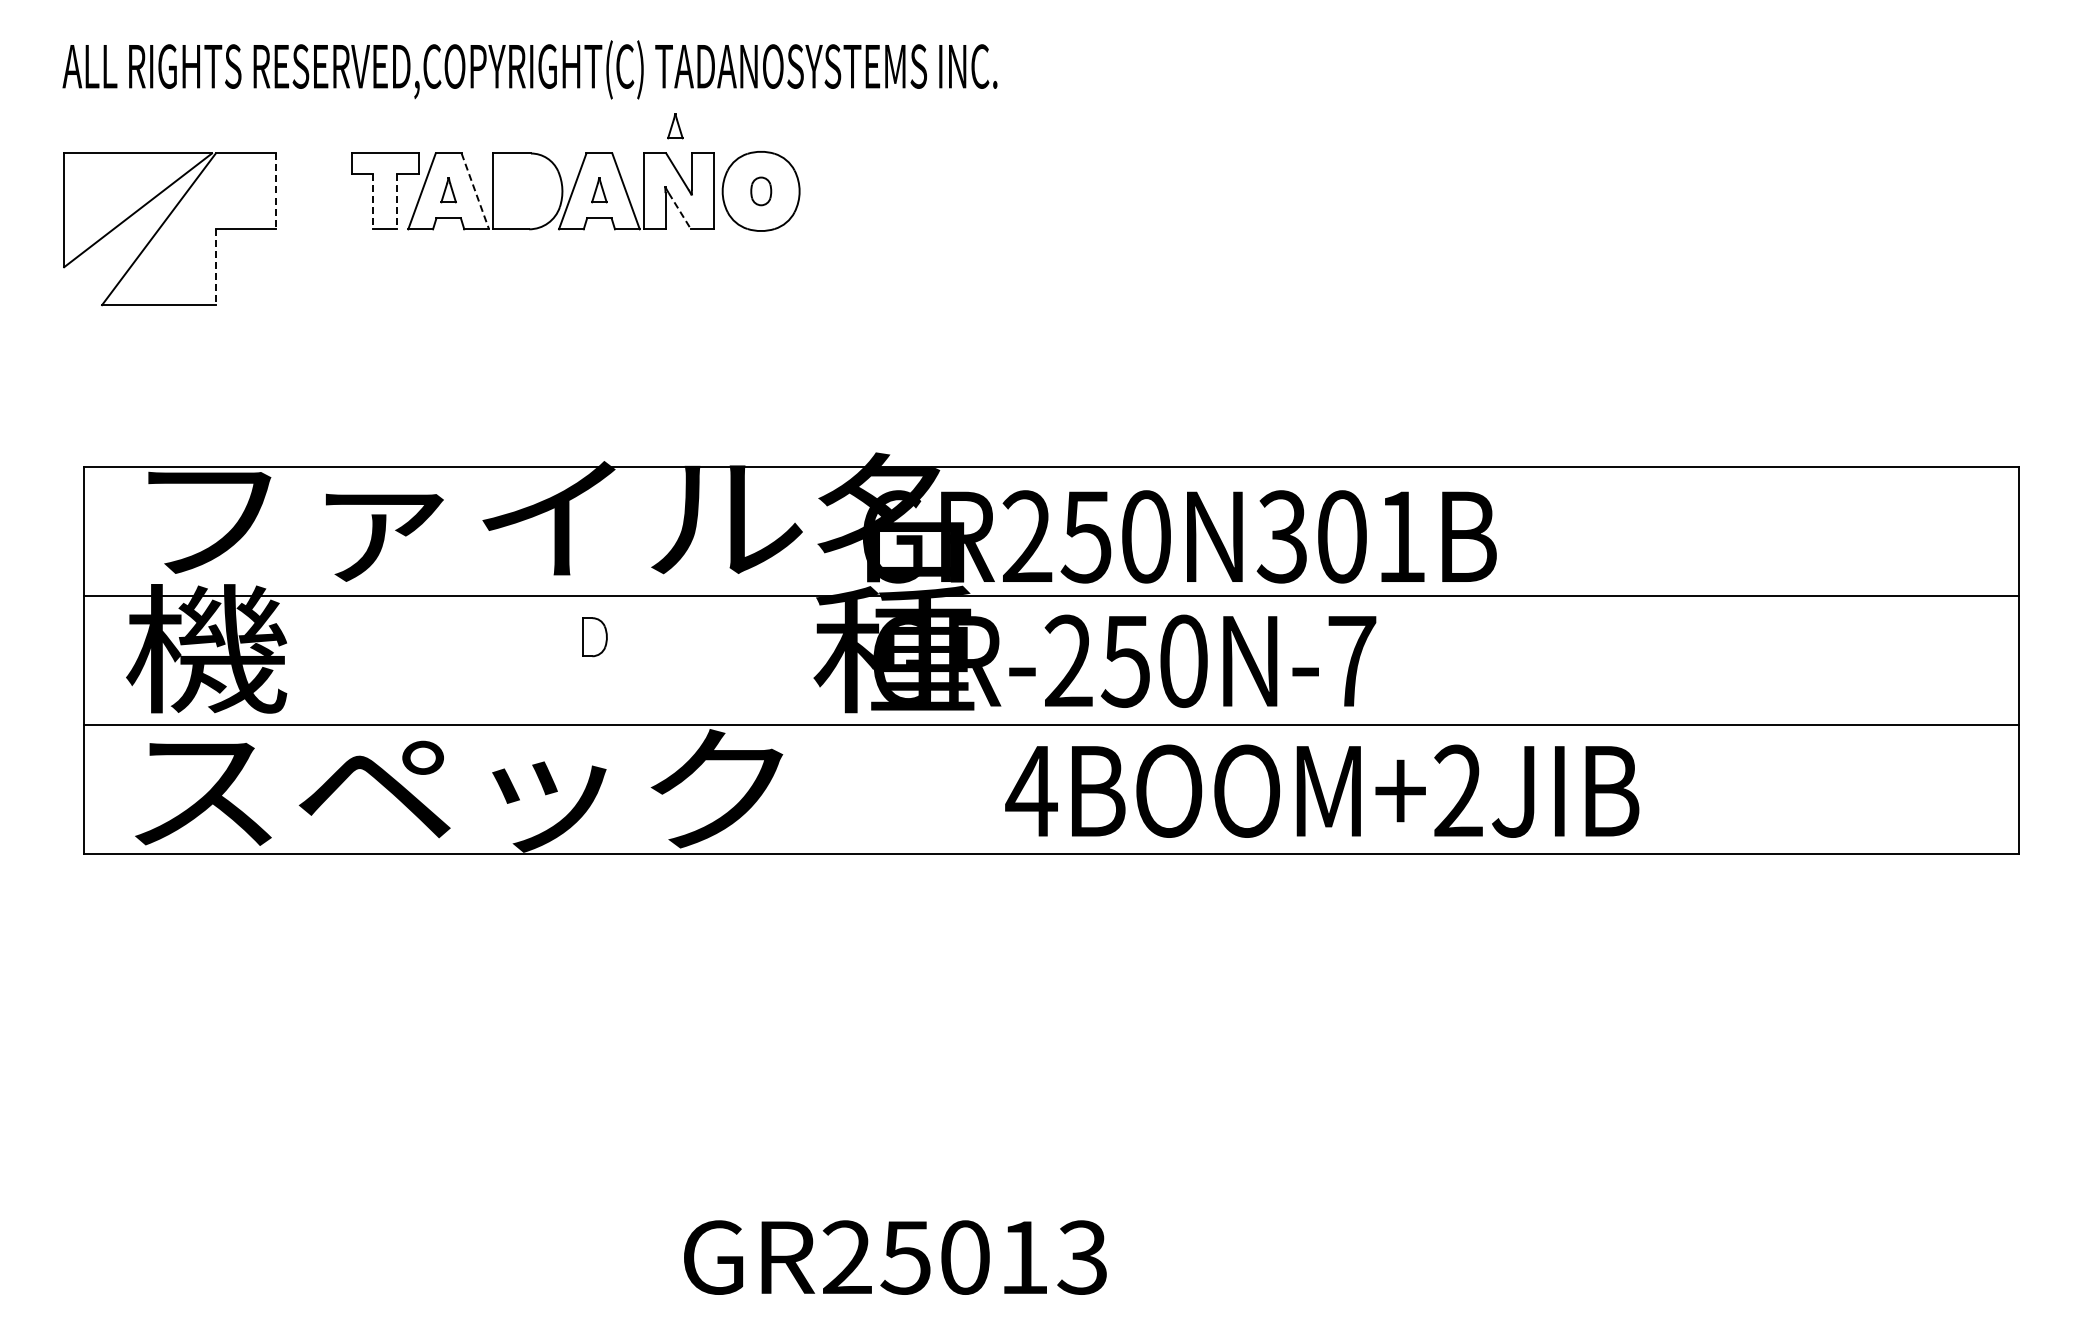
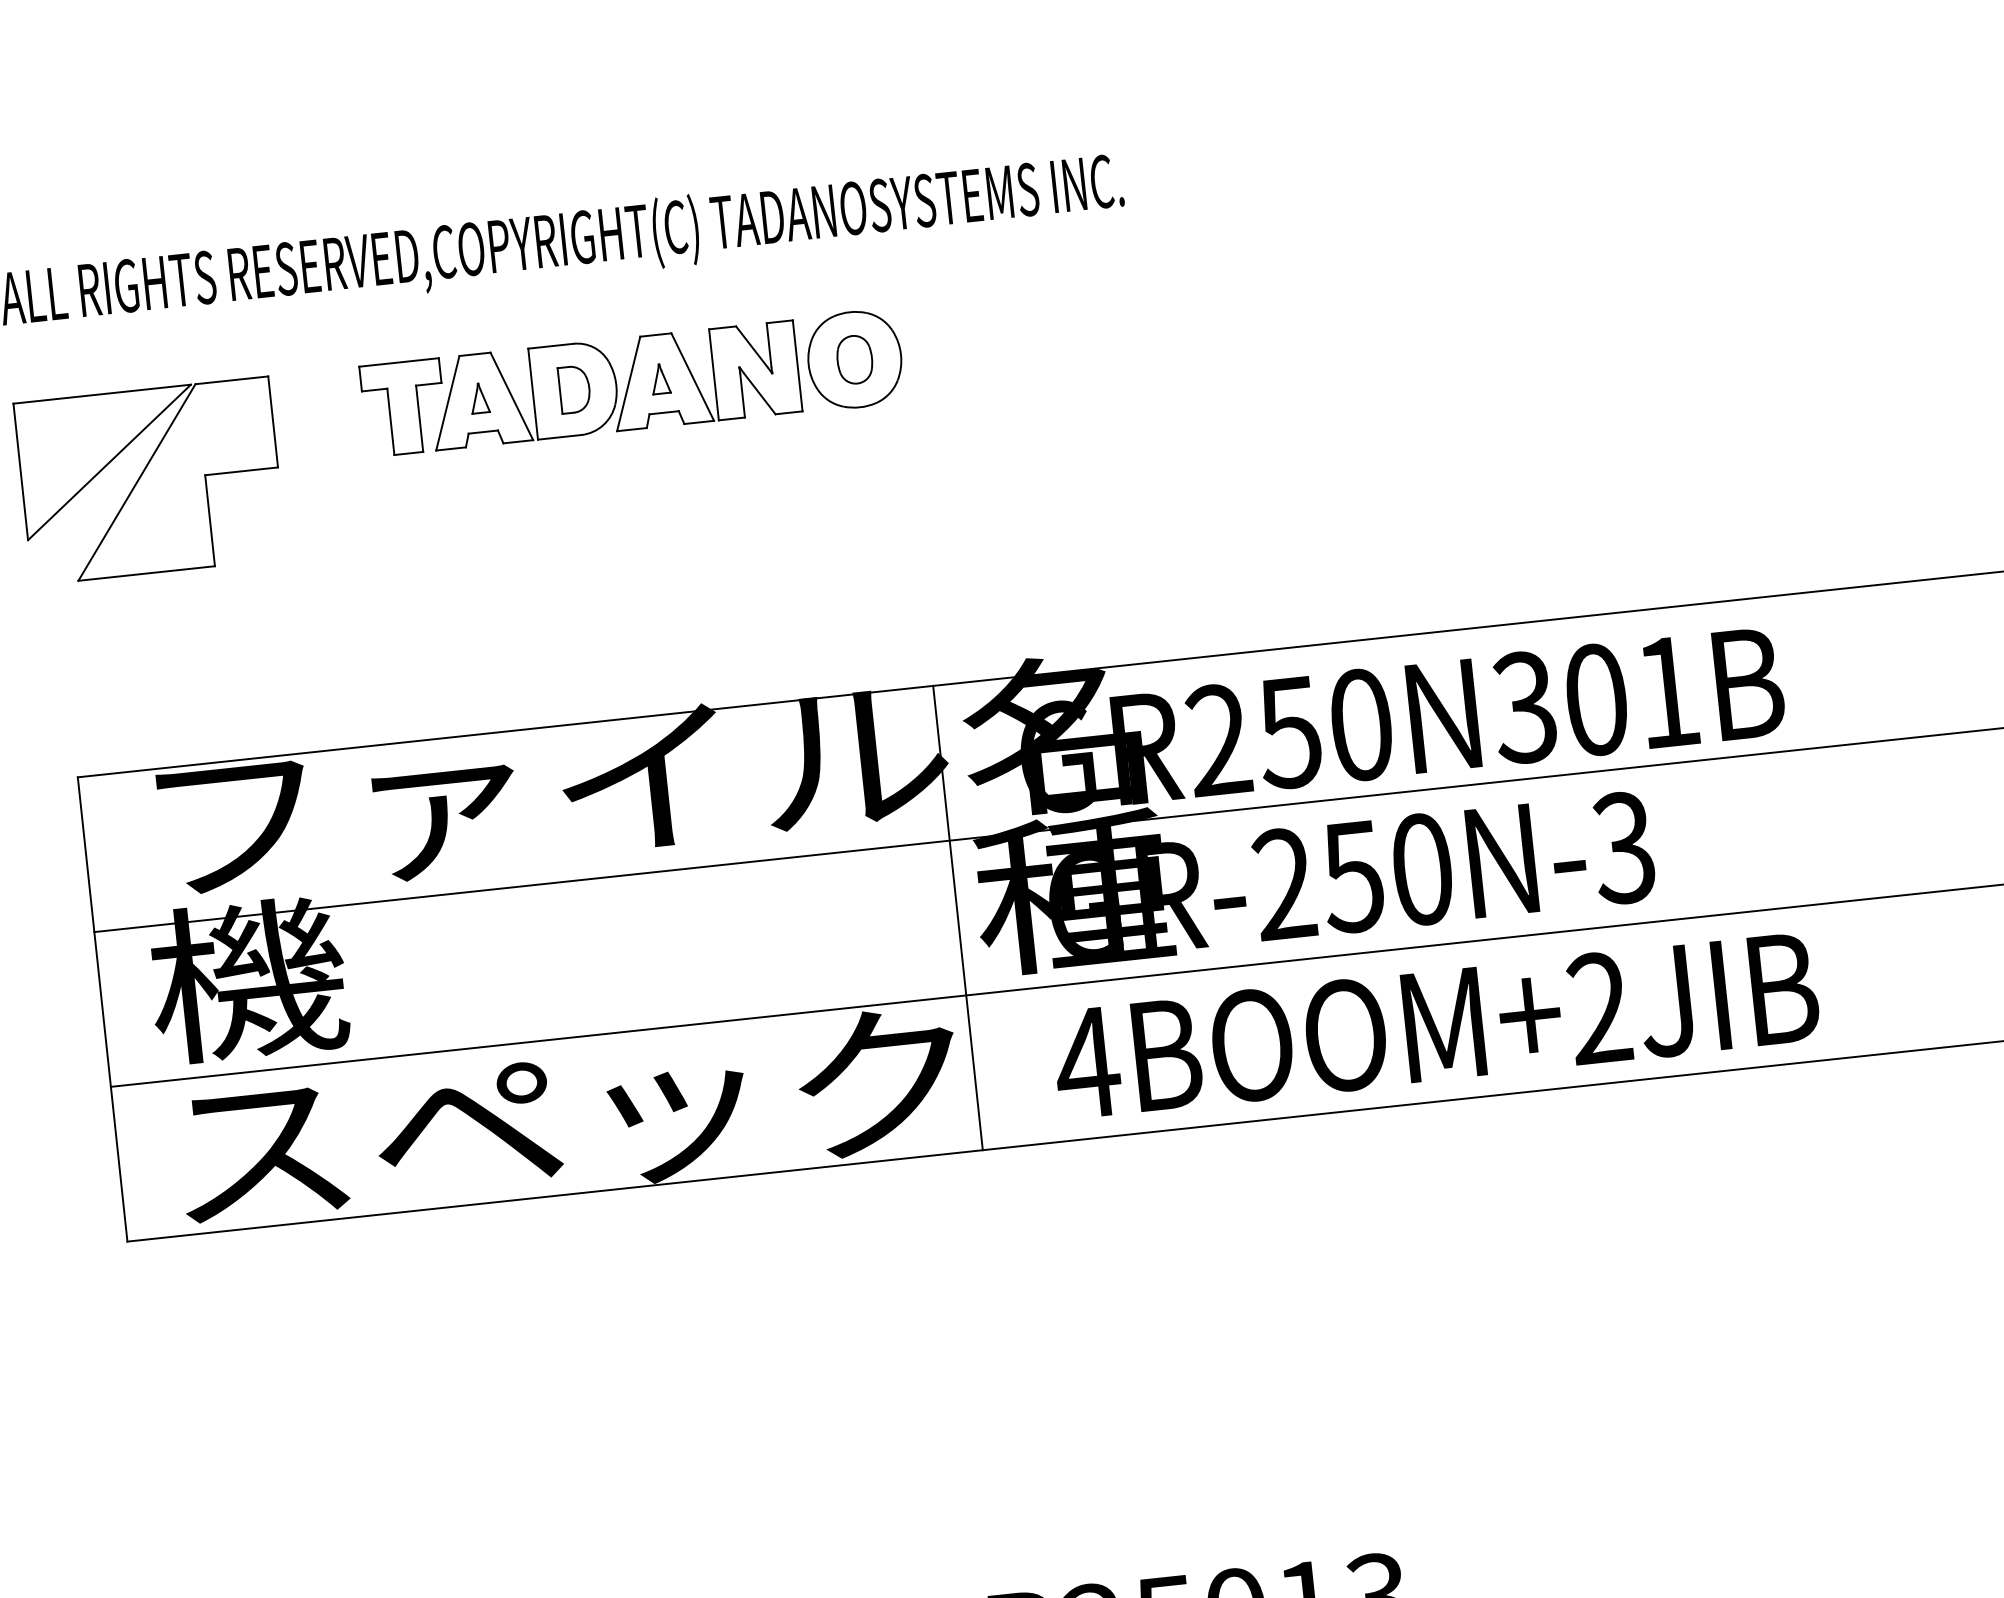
part: (675, 126) -> (743, 292), removed
line: (276, 191) -> (273, 422), dashed -> solid
line: (475, 191) -> (512, 396), dashed -> solid
part: (761, 191) -> (855, 359), size x1.43
line: (373, 201) -> (390, 421), dashed -> solid
line: (397, 201) -> (419, 418), dashed -> solid
line: (680, 211) -> (760, 394), dashed -> solid
line: (215, 267) -> (209, 521), dashed -> solid
part: (594, 637) -> (574, 389), moved
line: (796, 659) -> (957, 917), added
text: (1351, 660) -> (1623, 847), GR-250N-7 -> GR-250N-3
text: (1322, 790) -> (1436, 1024), moved

